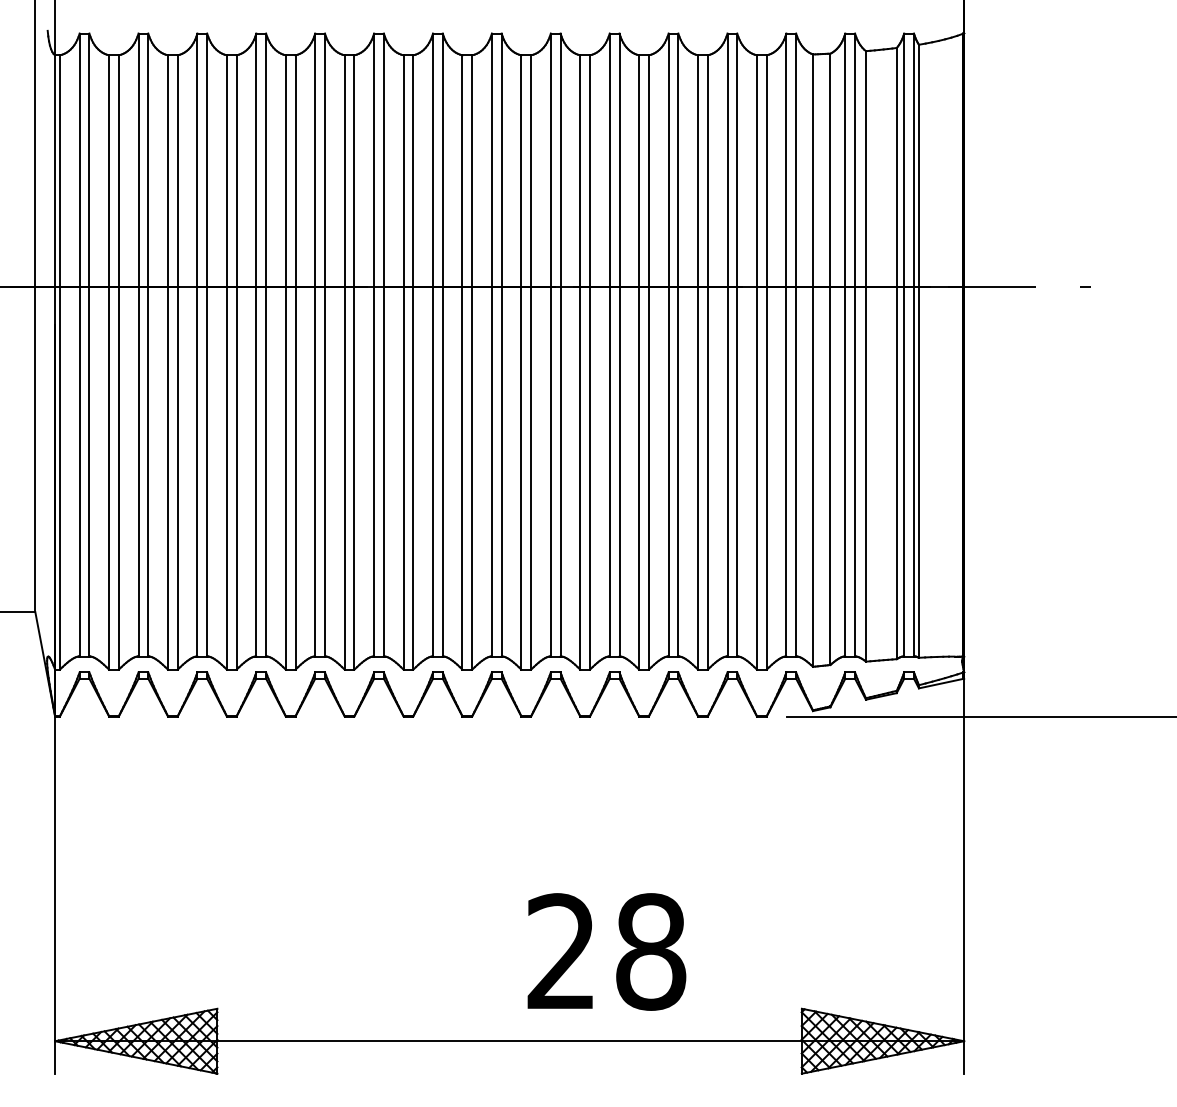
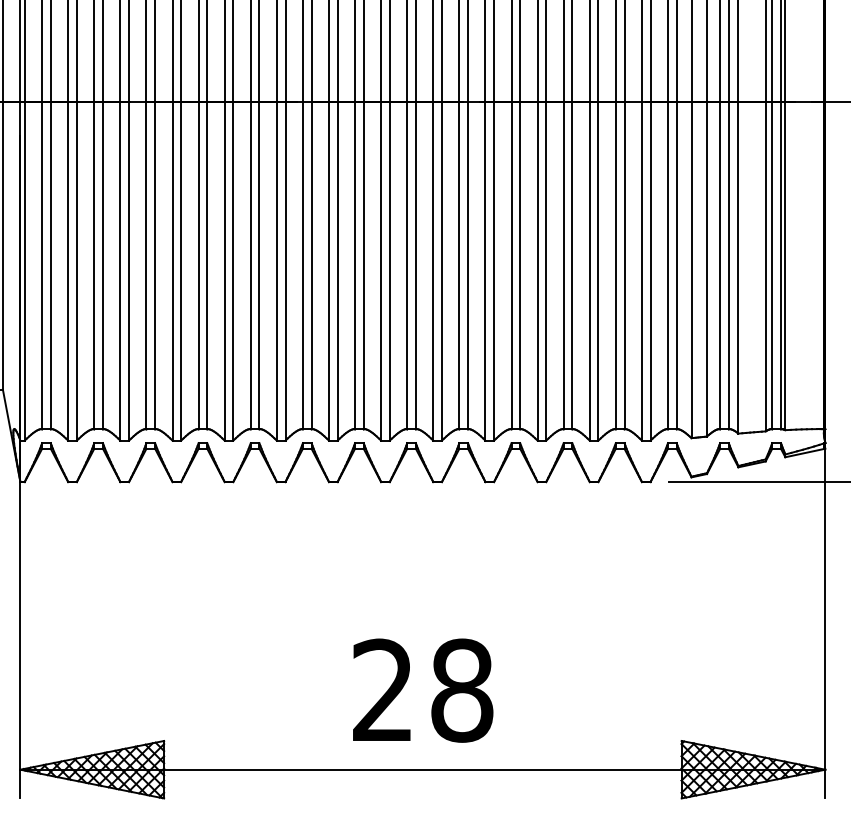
text: (606, 951) -> (422, 690), moved

